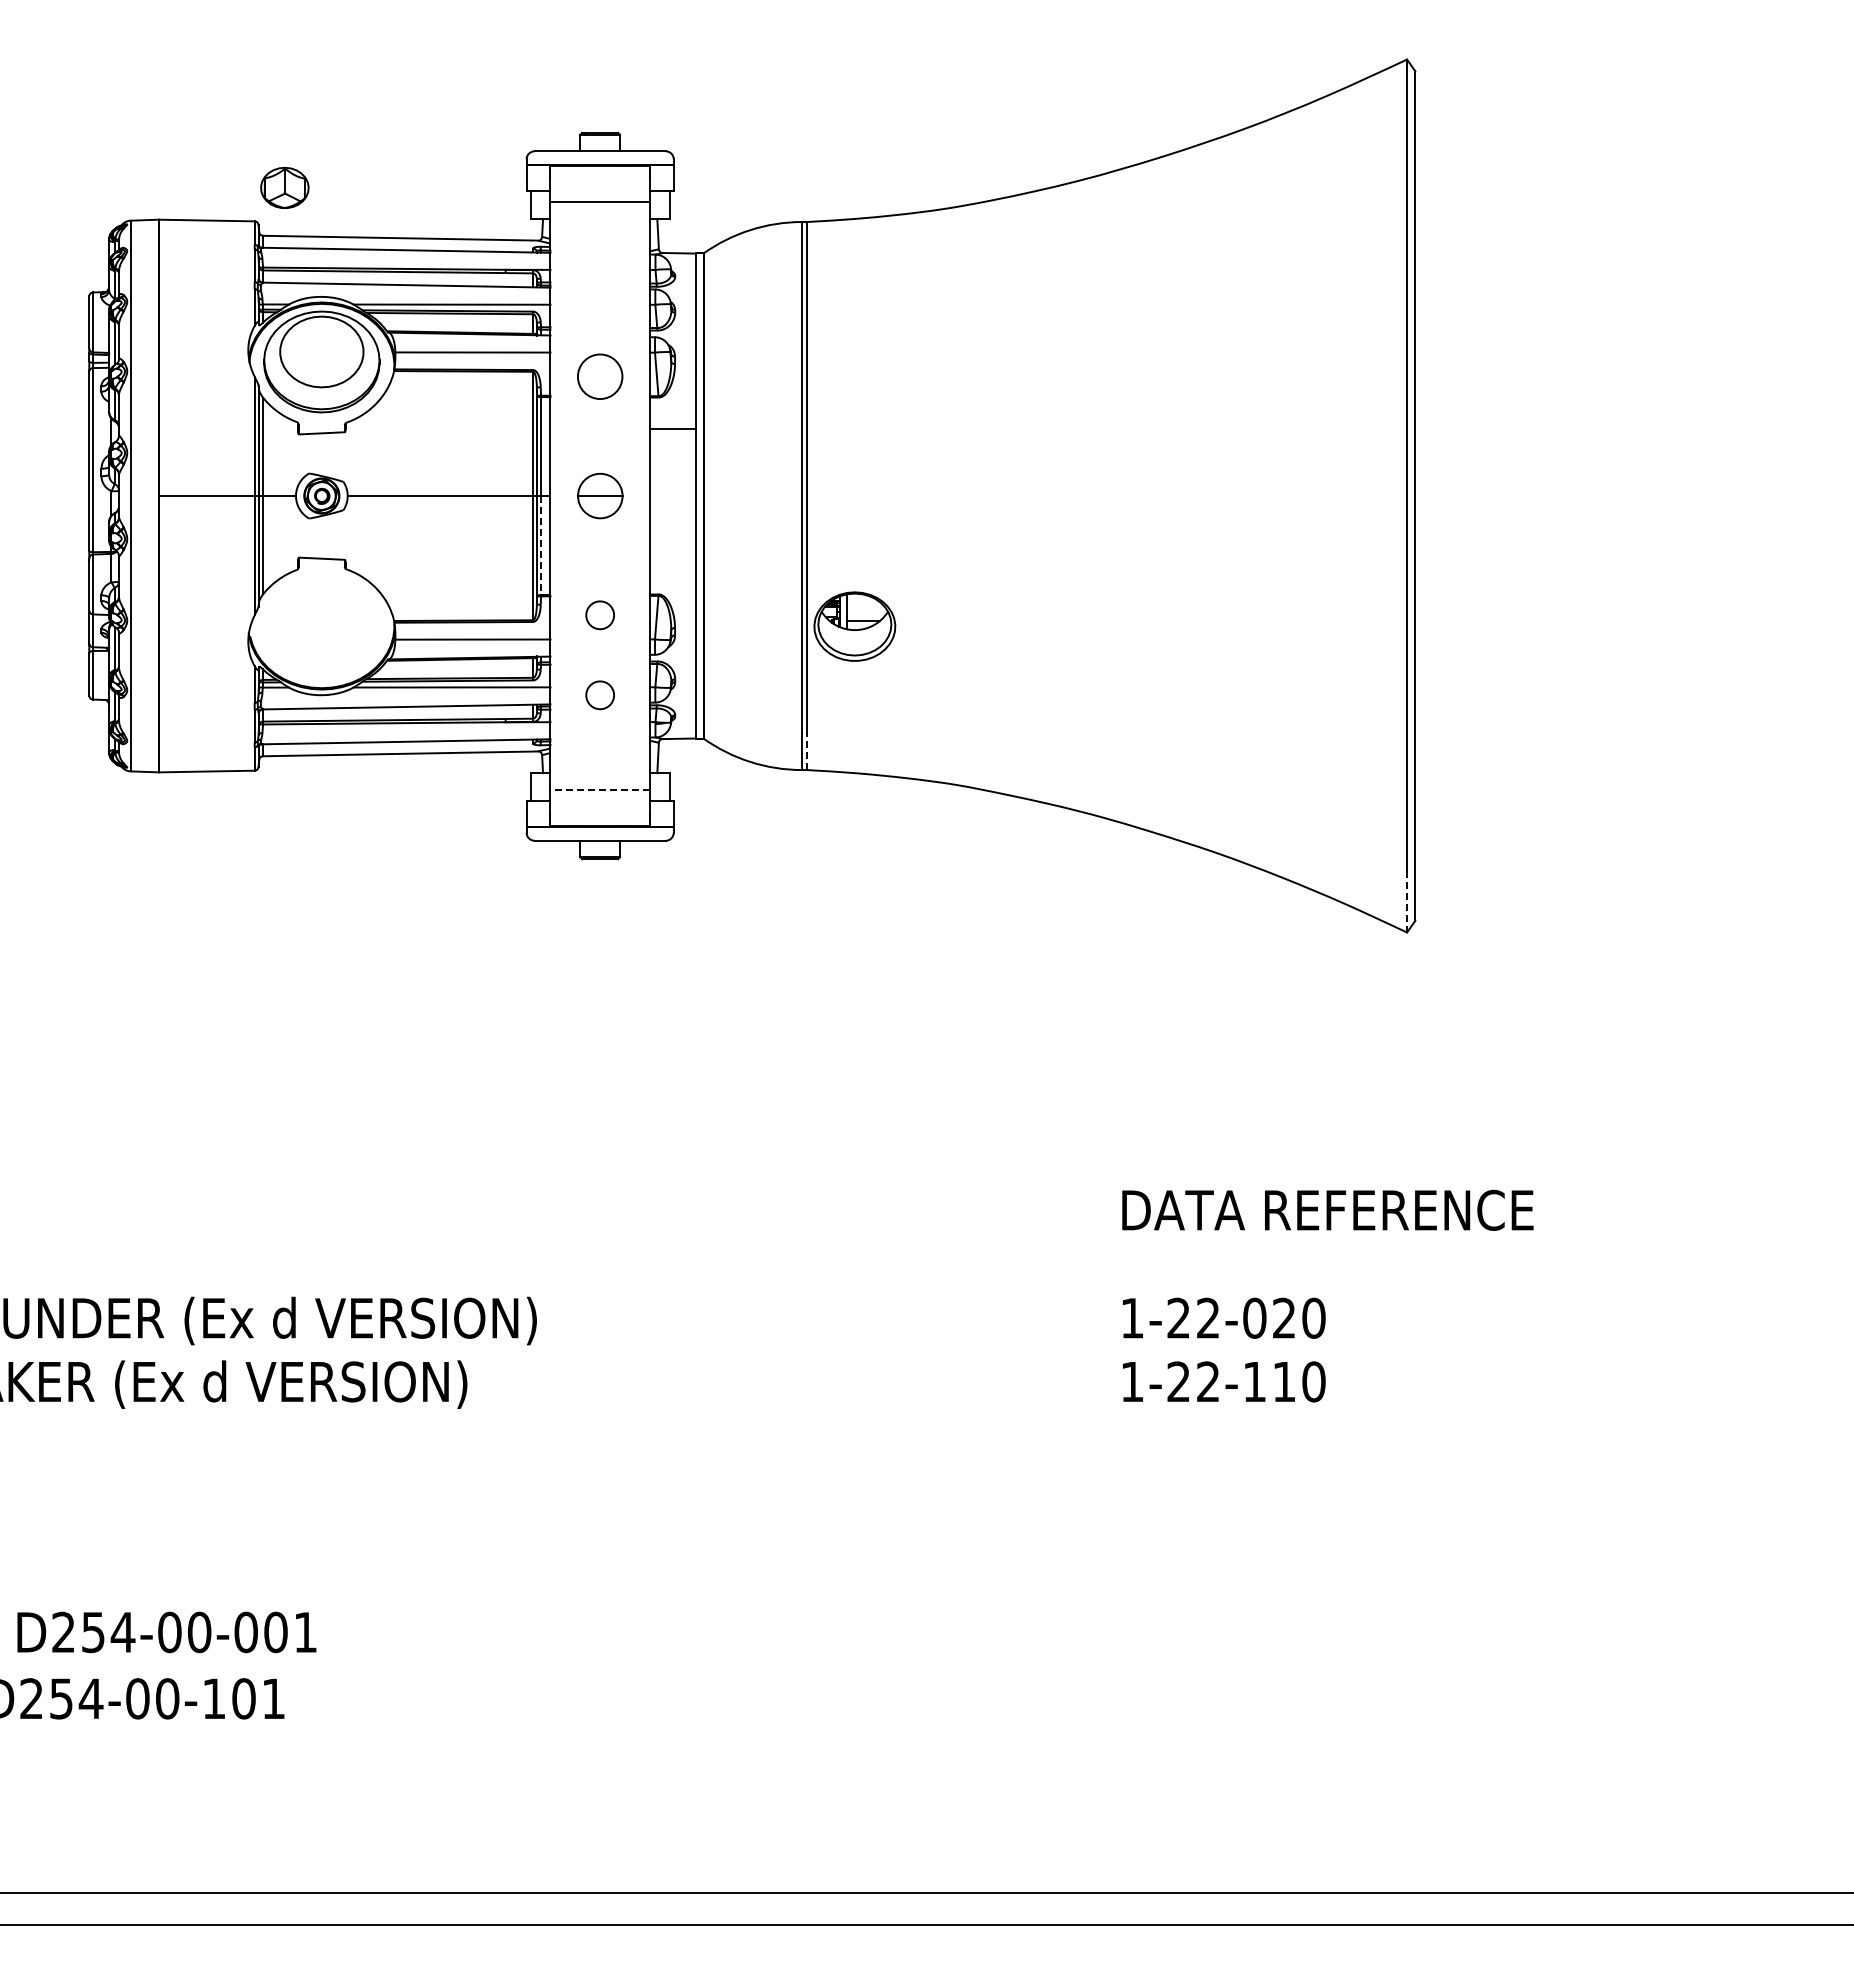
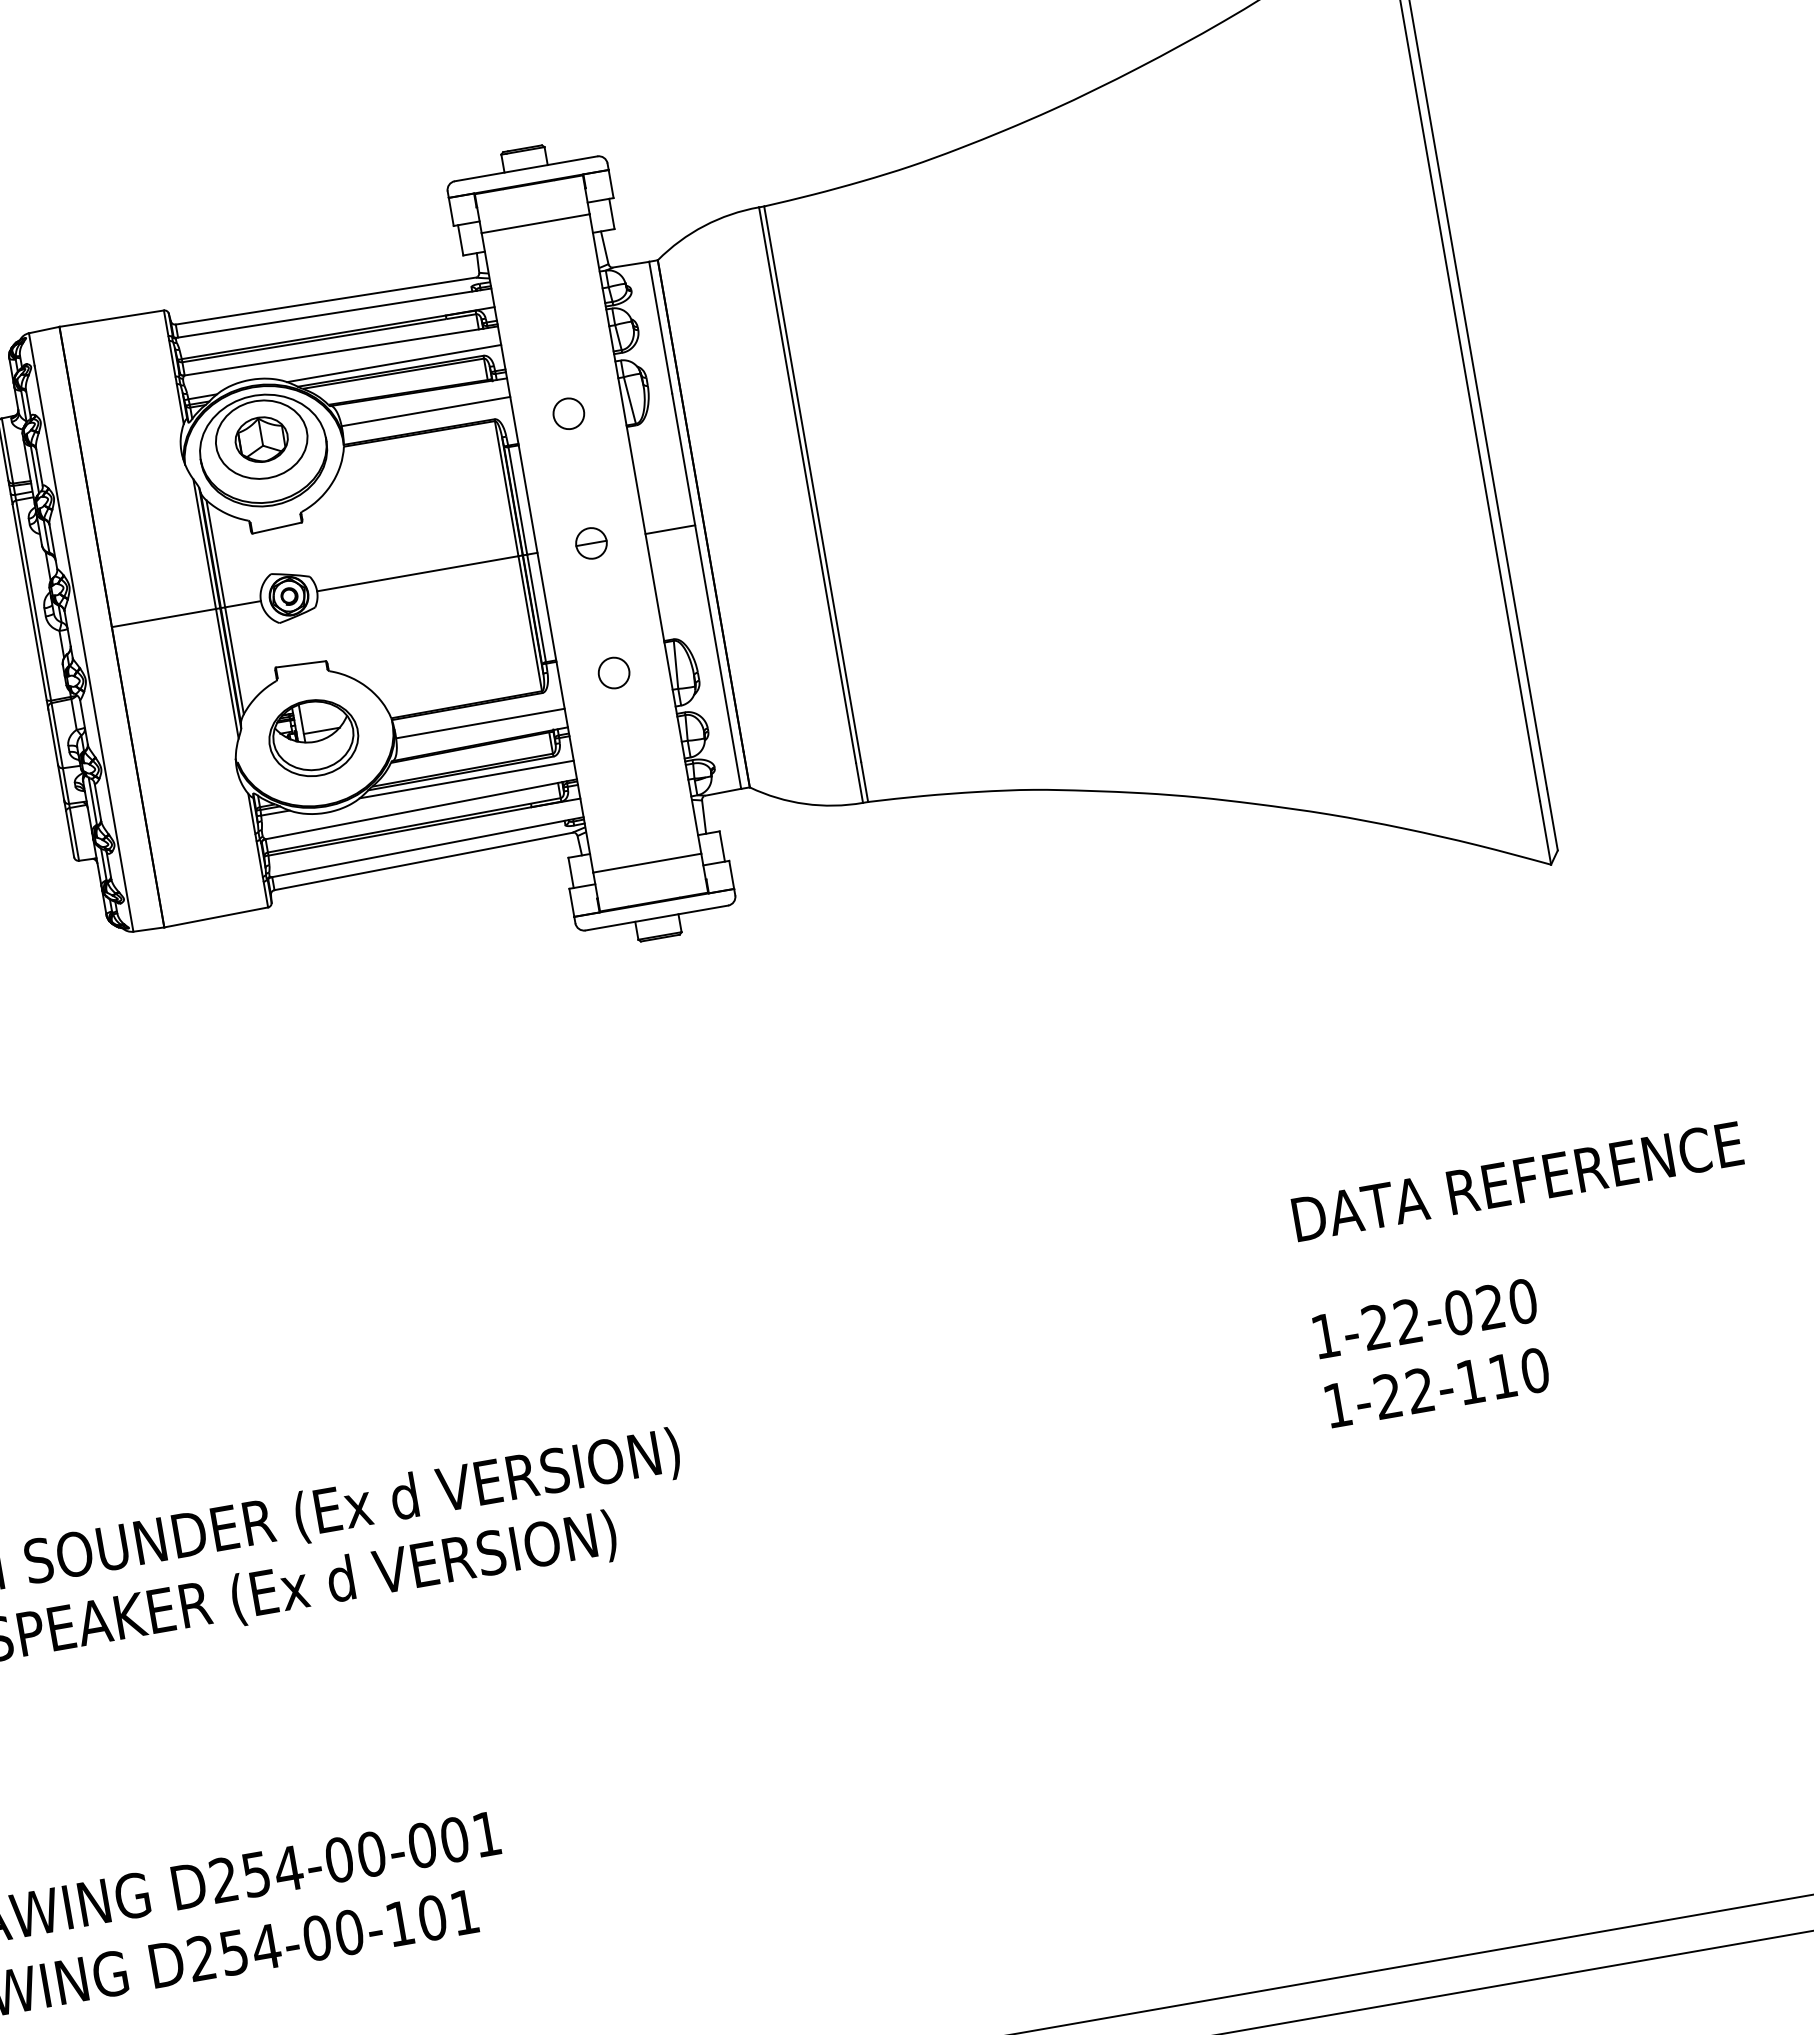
part: (284, 187) -> (261, 439), moved
circle: (600, 376) -> (569, 413), size x0.62
line: (672, 429) -> (670, 530), moved
part: (599, 495) -> (590, 542), size x0.62
line: (541, 546) -> (537, 609), dashed -> solid
part: (854, 626) -> (313, 738), moved
circle: (599, 695) -> (628, 760), removed
line: (806, 751) -> (864, 781), dashed -> solid
line: (600, 790) -> (647, 863), dashed -> solid
line: (1407, 902) -> (1545, 832), dashed -> solid

